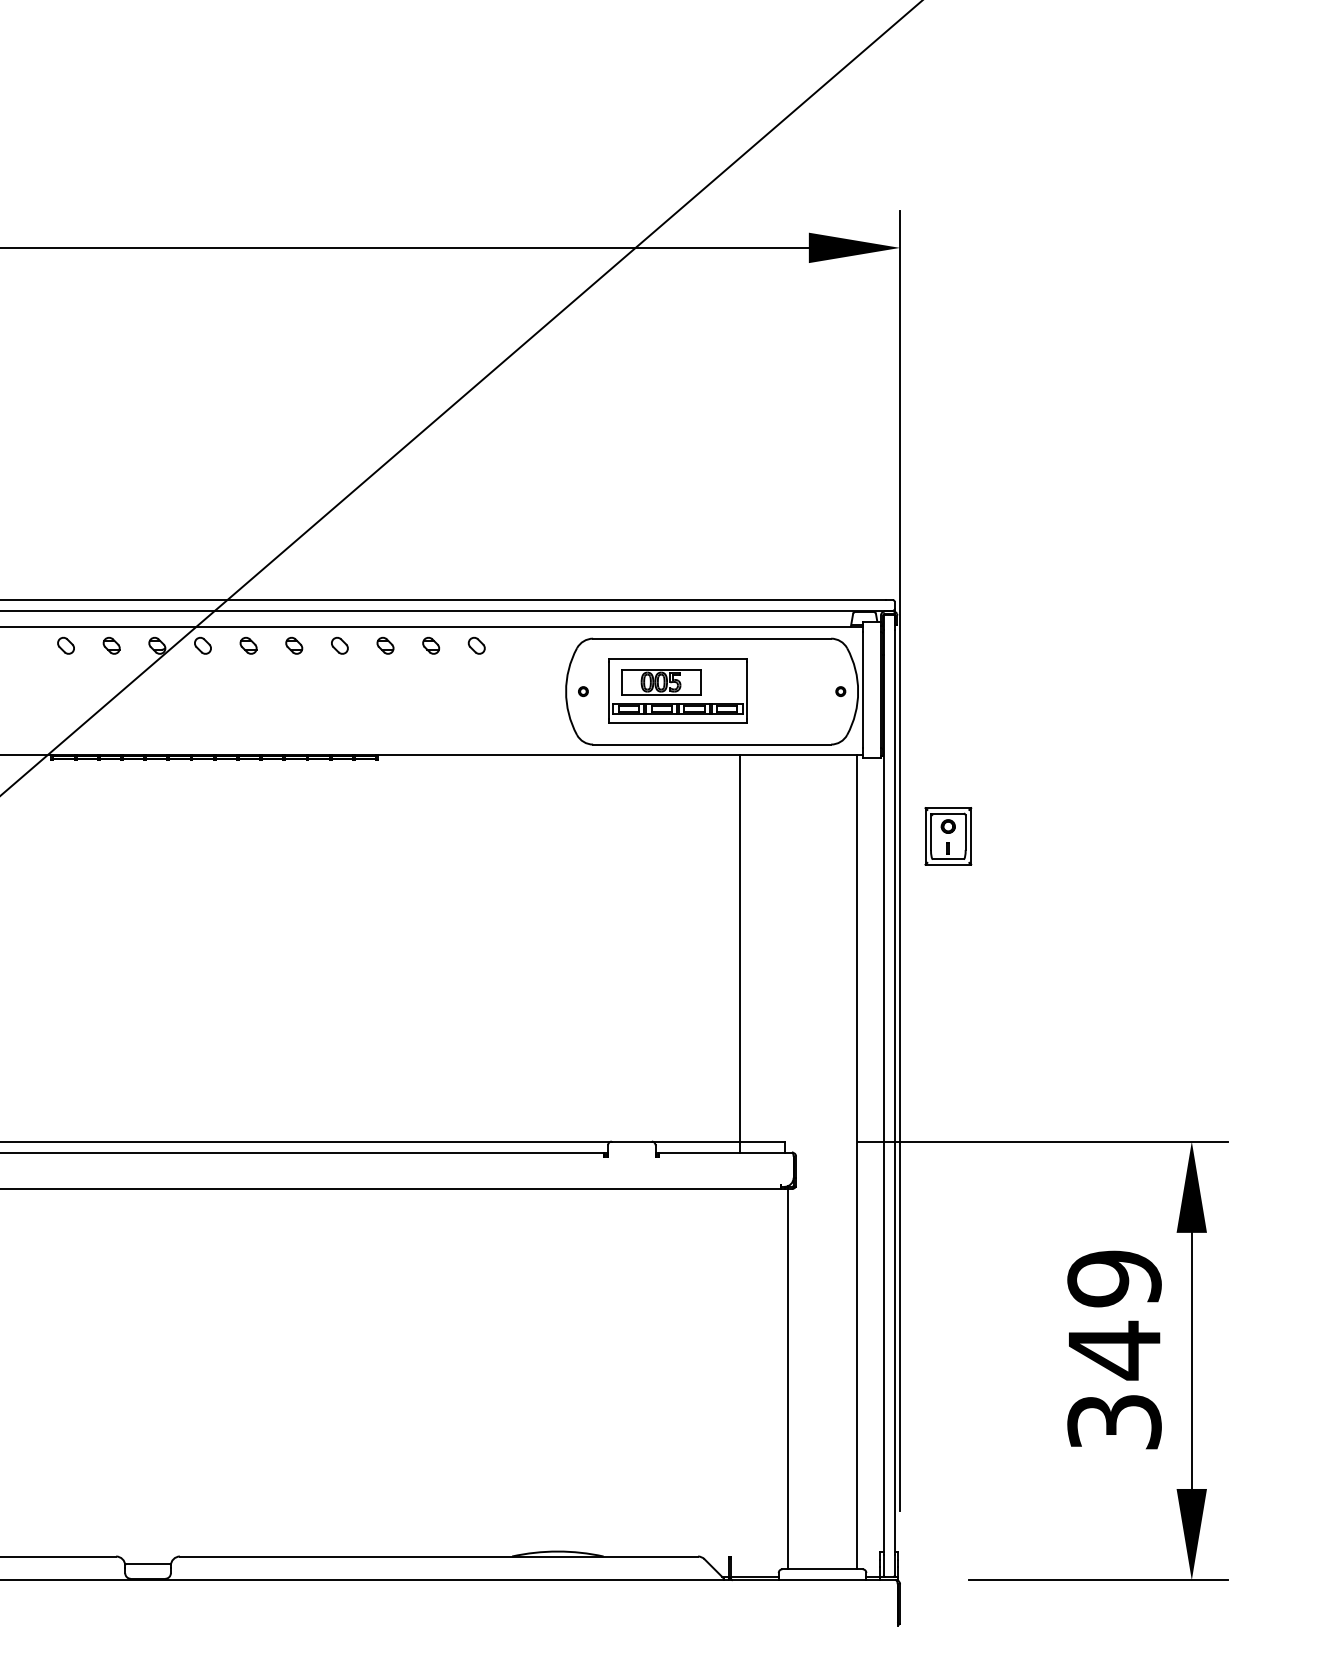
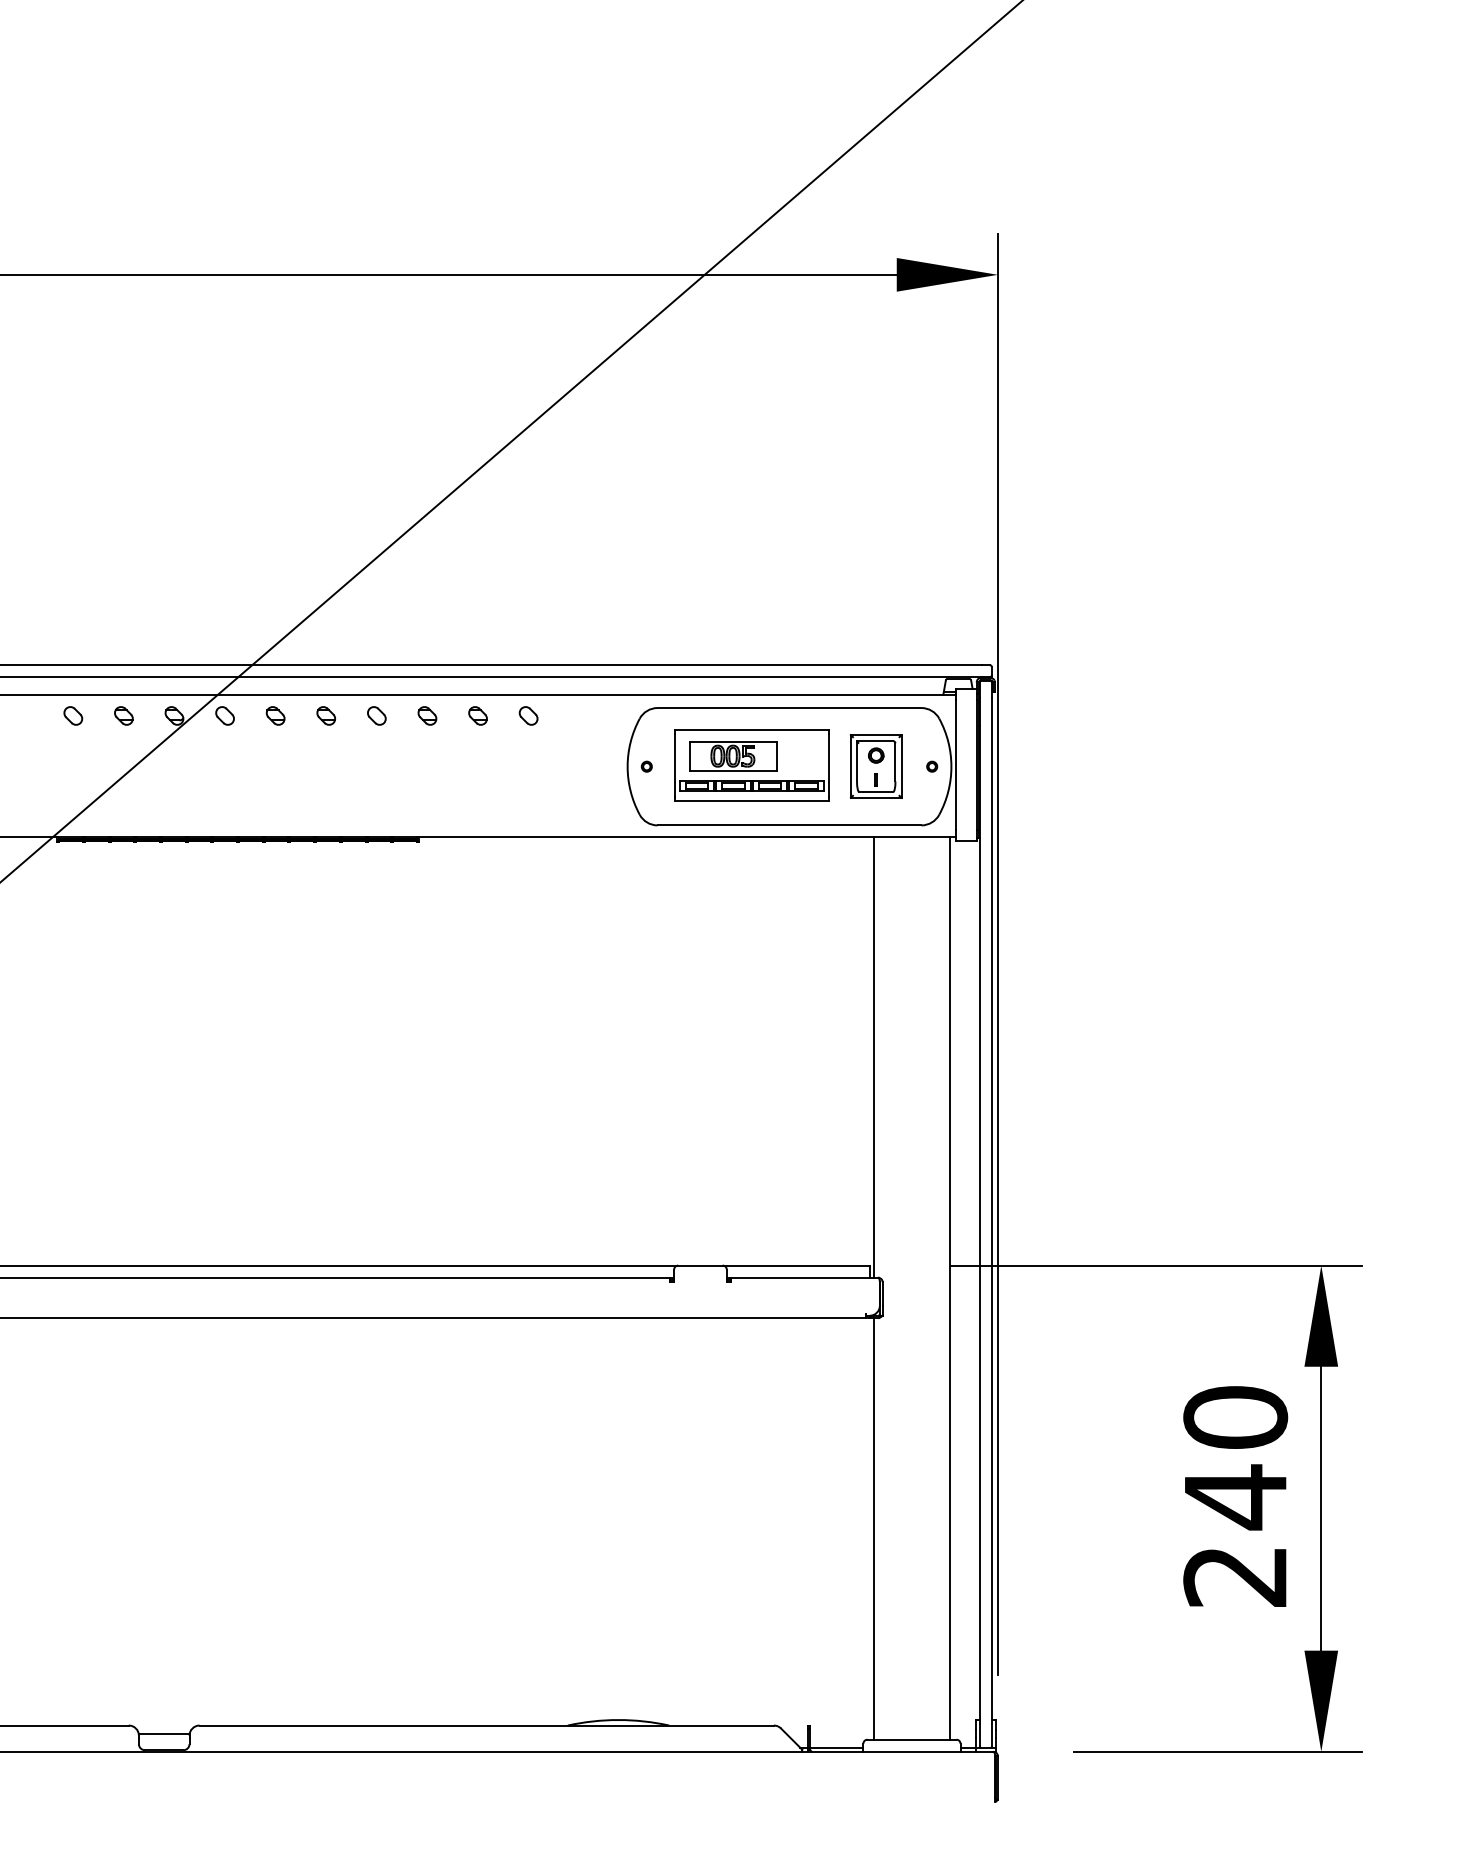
part: (948, 836) -> (876, 766), moved
line: (739, 953) -> (873, 1057), moved
text: (1114, 1349) -> (1235, 1496), 349 -> 240

